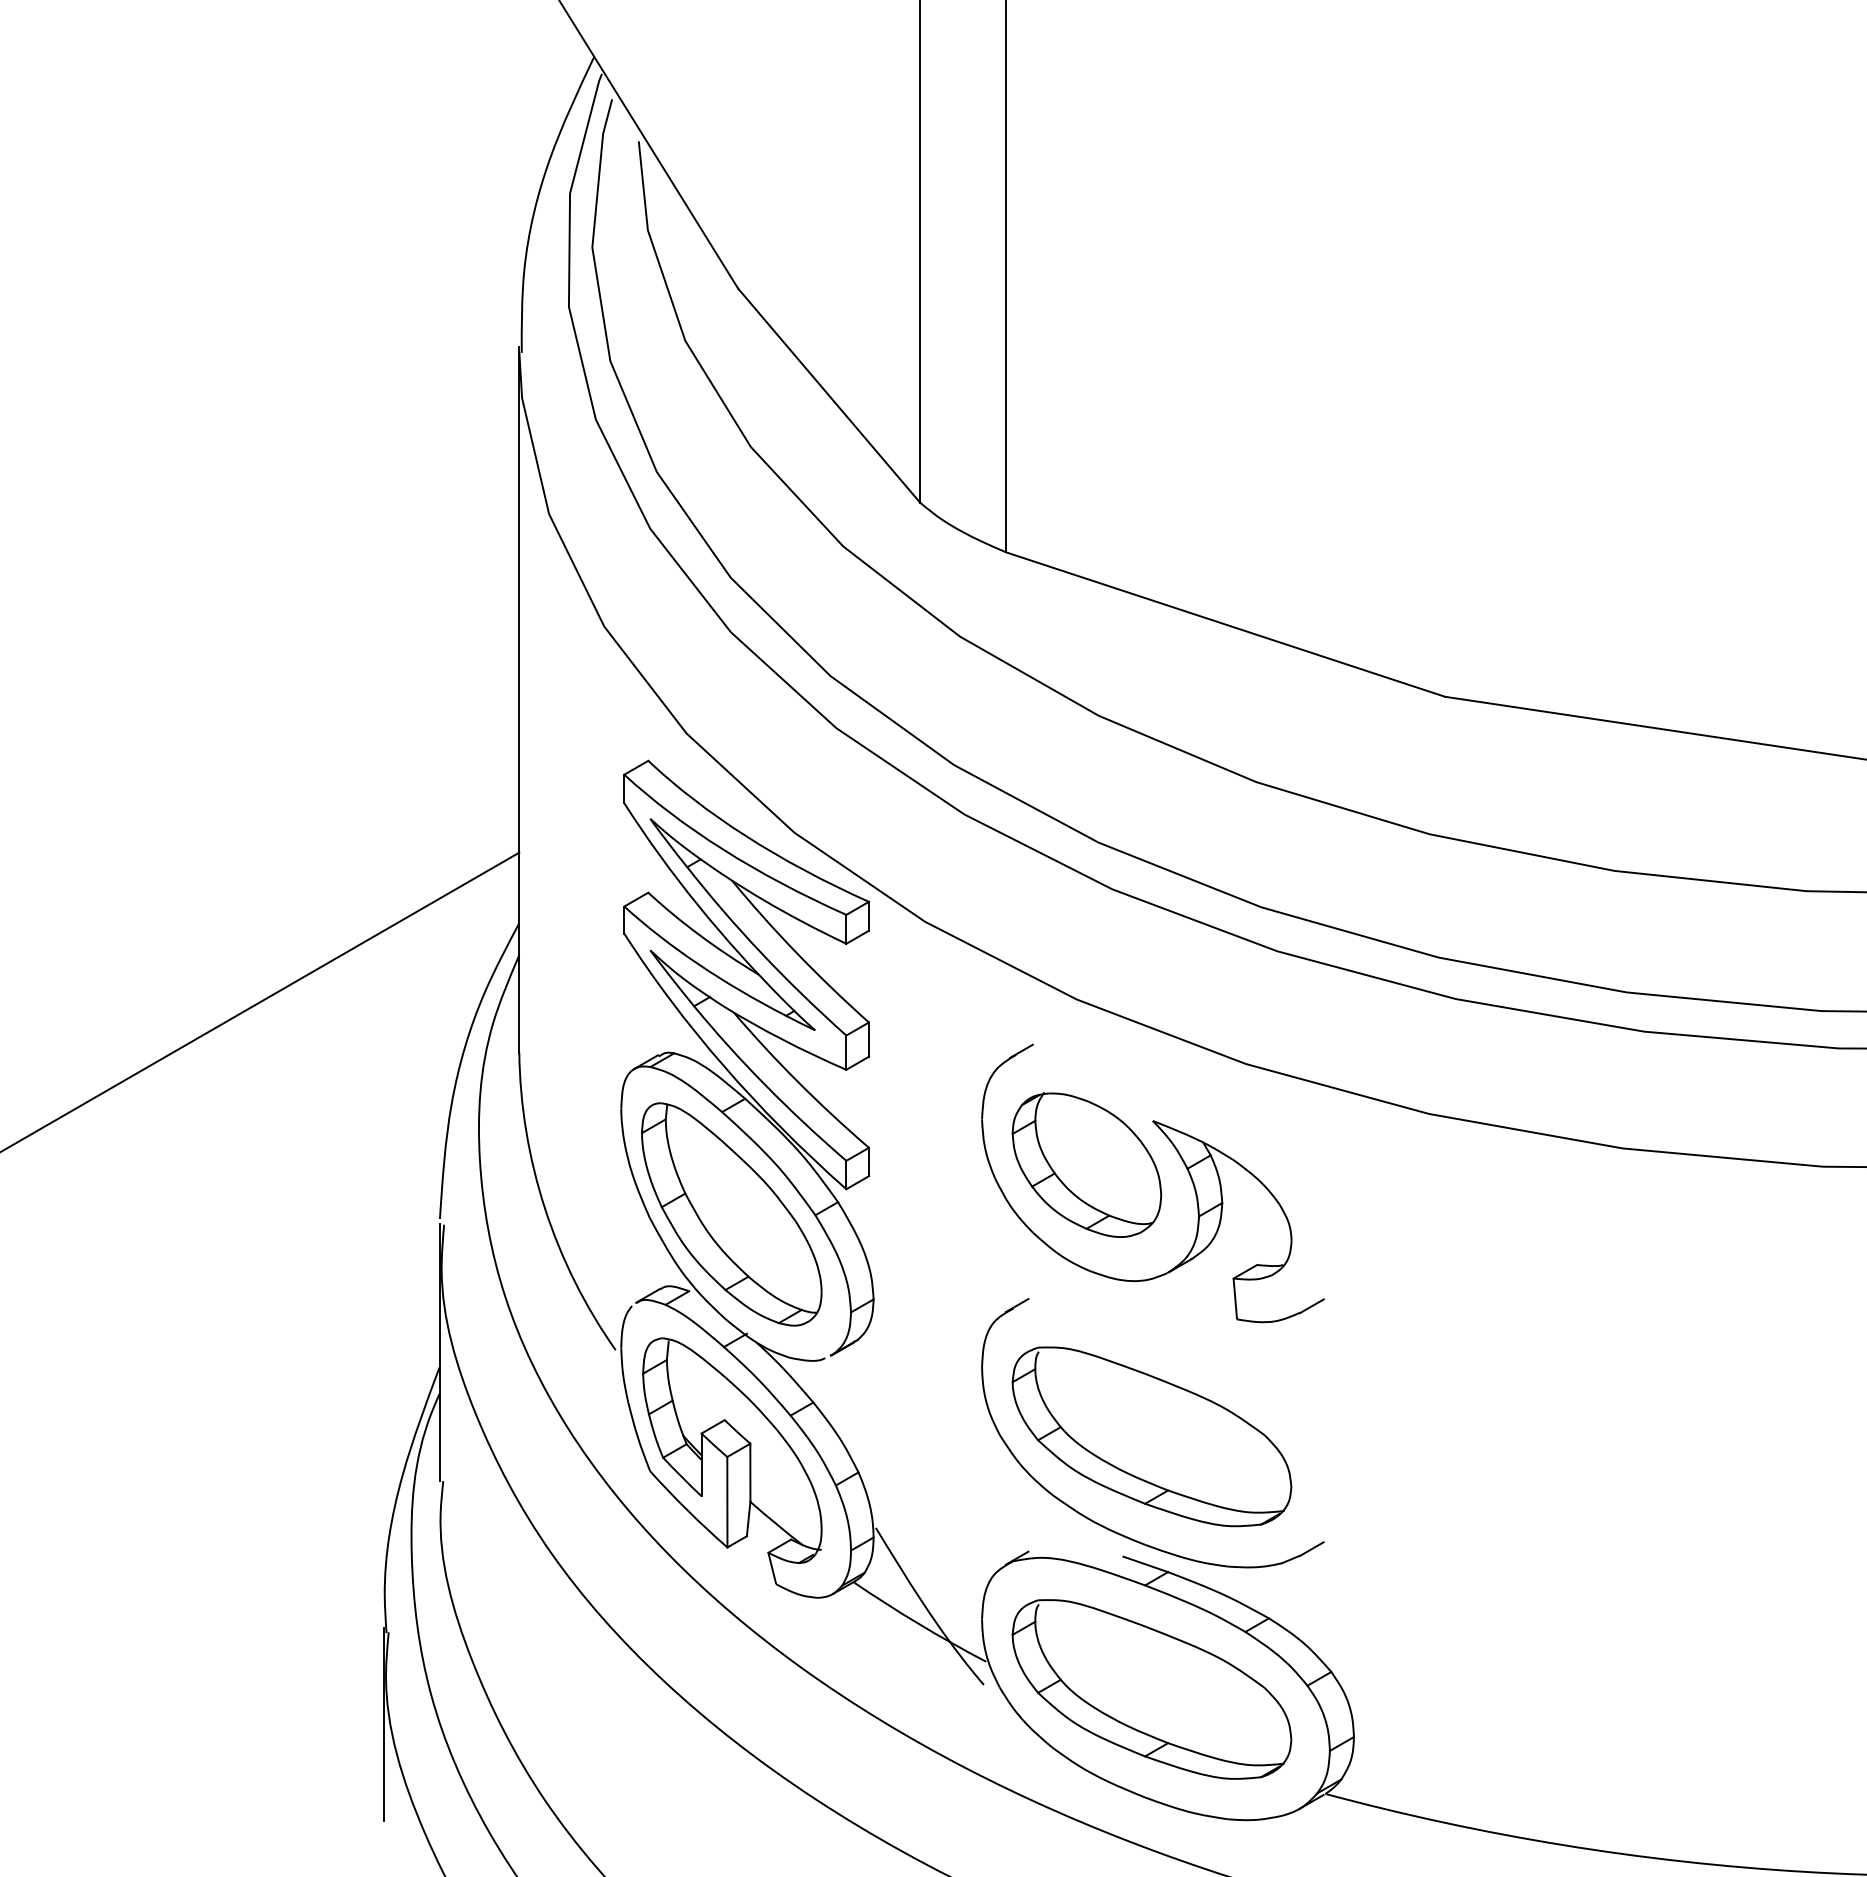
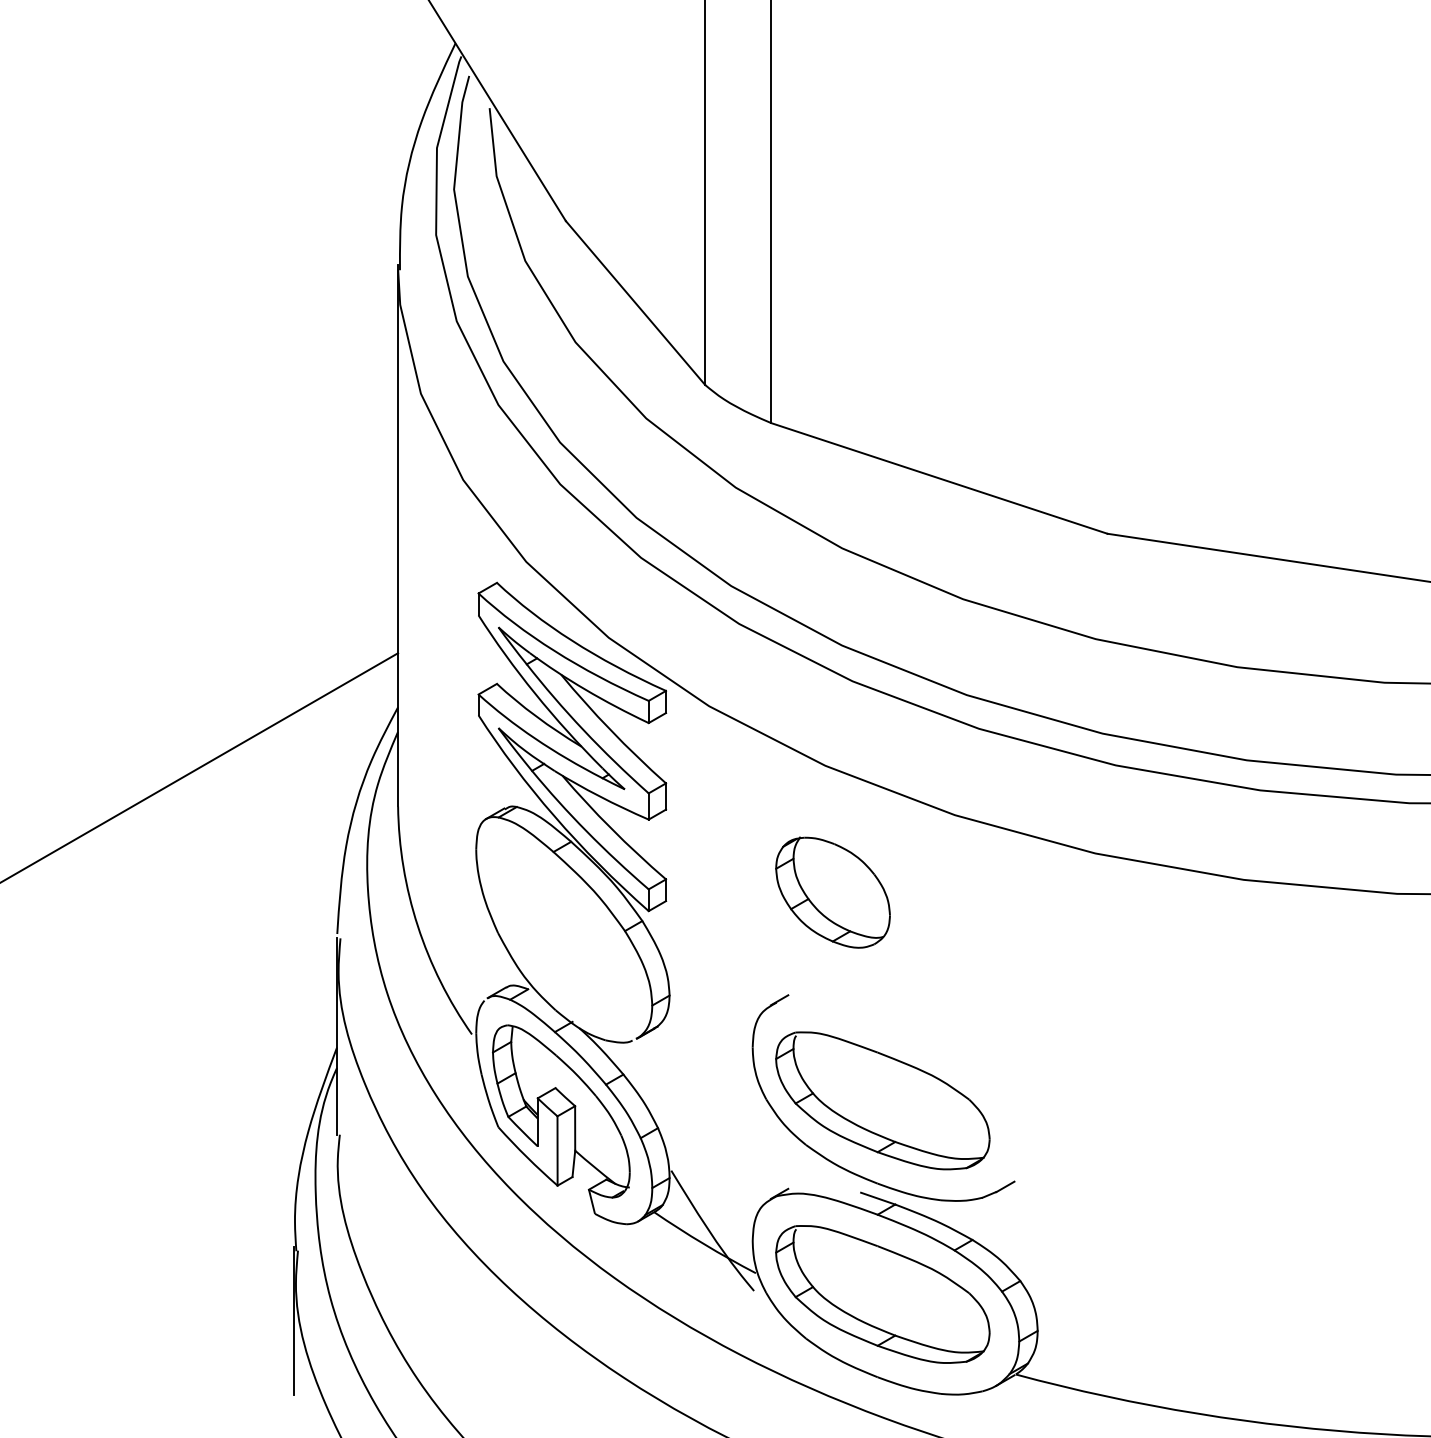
part: (1185, 1167) -> (908, 894), removed
part: (731, 1214) -> (560, 930), removed

